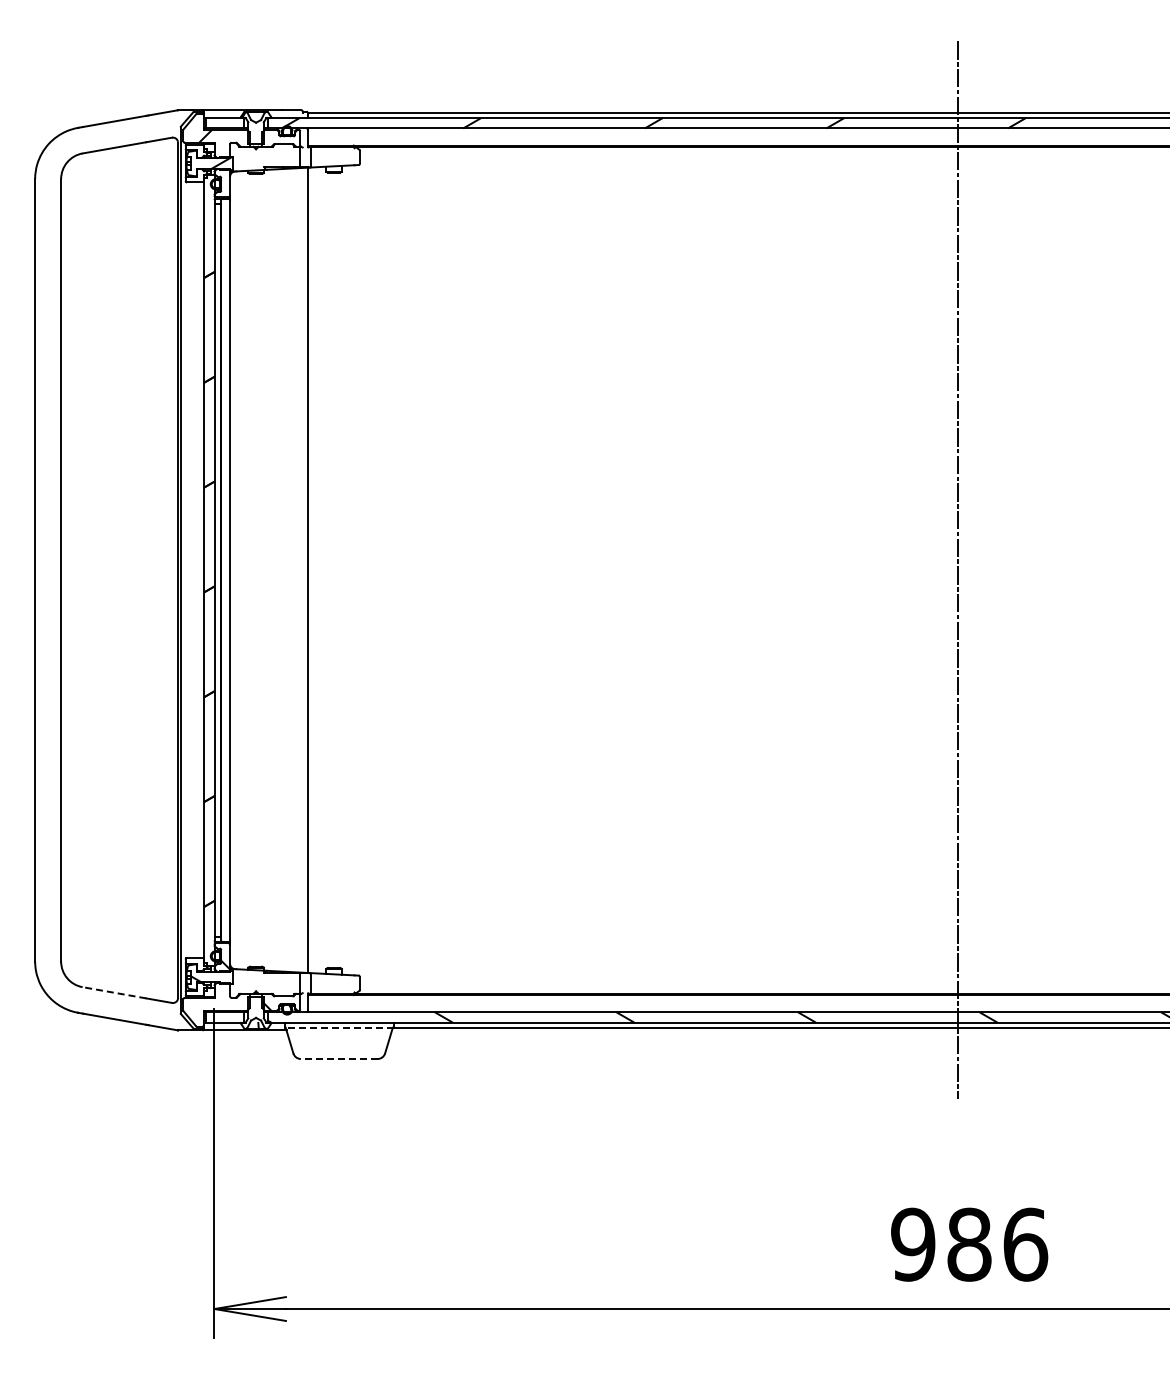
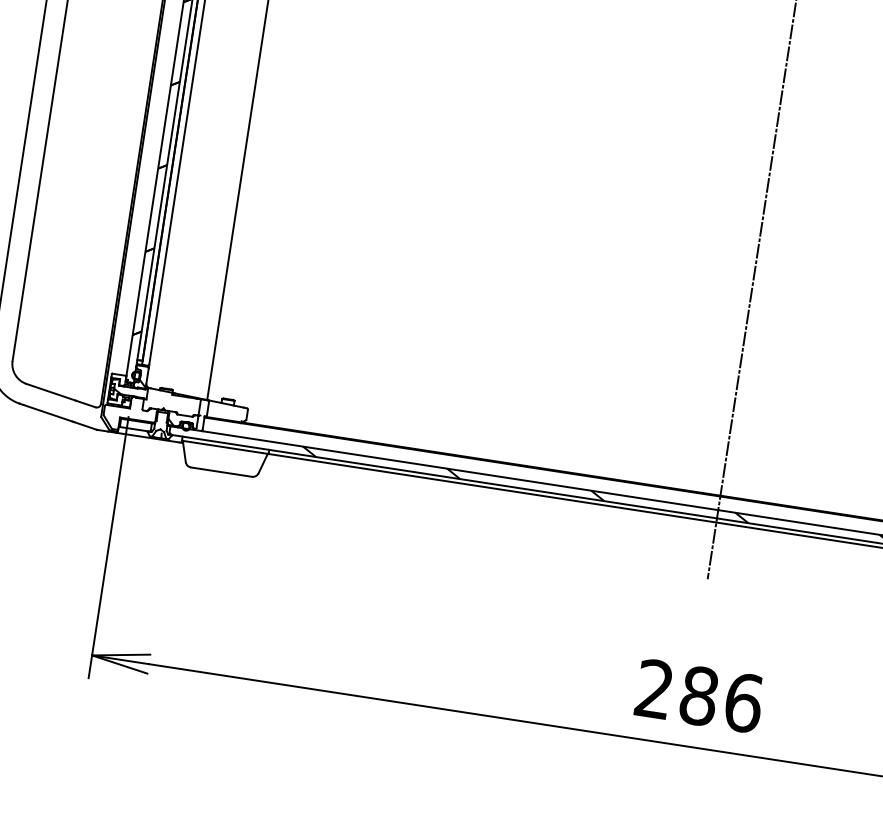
line: (113, 992) -> (50, 391), dashed -> solid
line: (339, 1027) -> (225, 447), dashed -> solid
line: (338, 1059) -> (220, 472), dashed -> solid
text: (913, 1244) -> (654, 689), 986 -> 286

